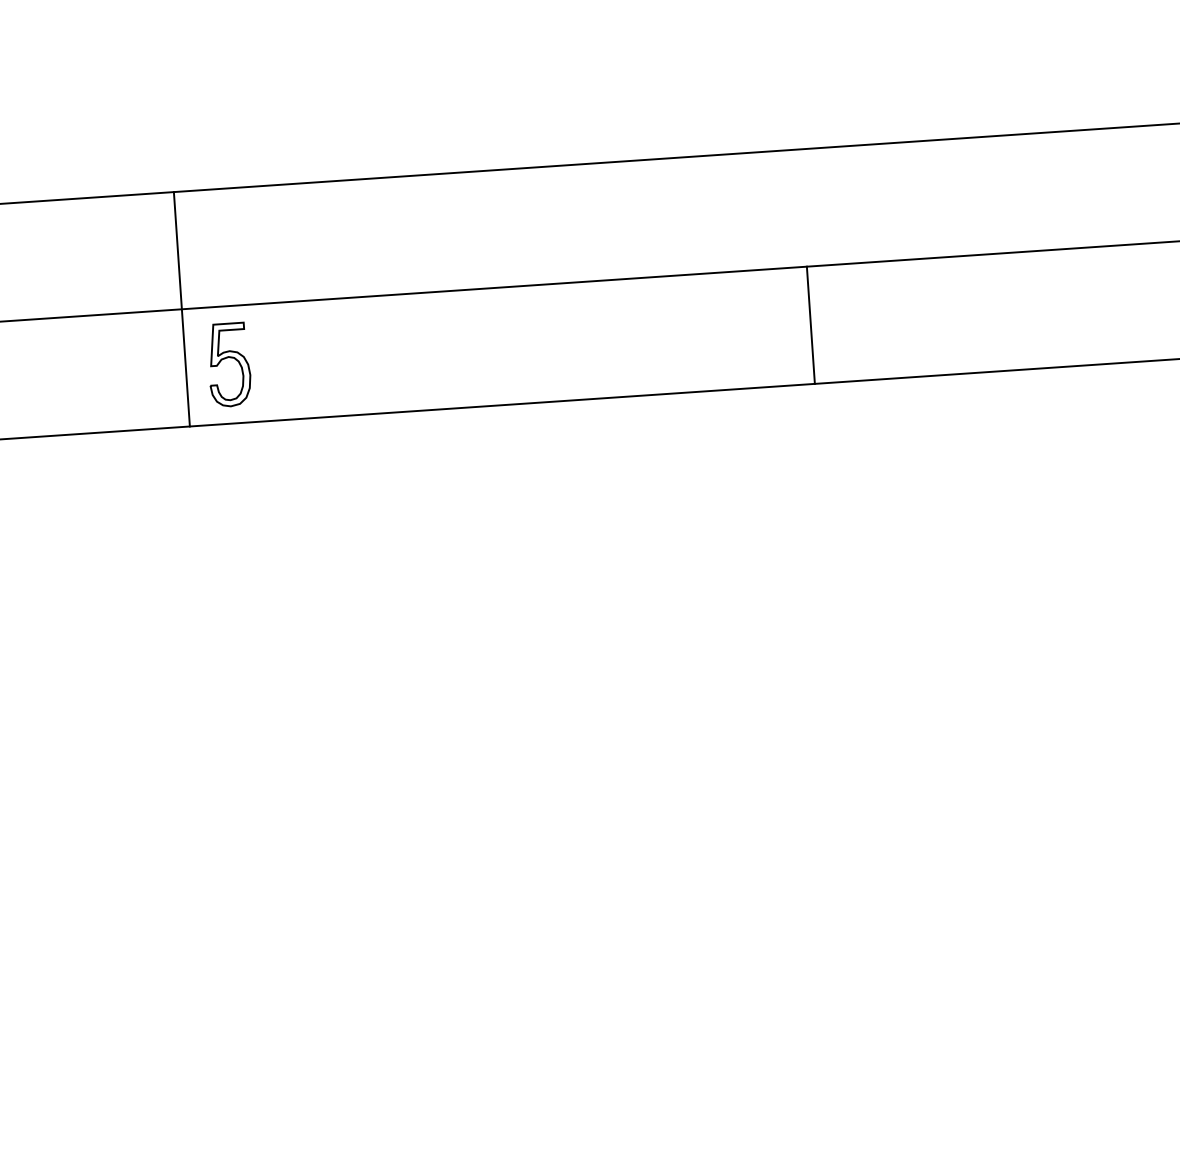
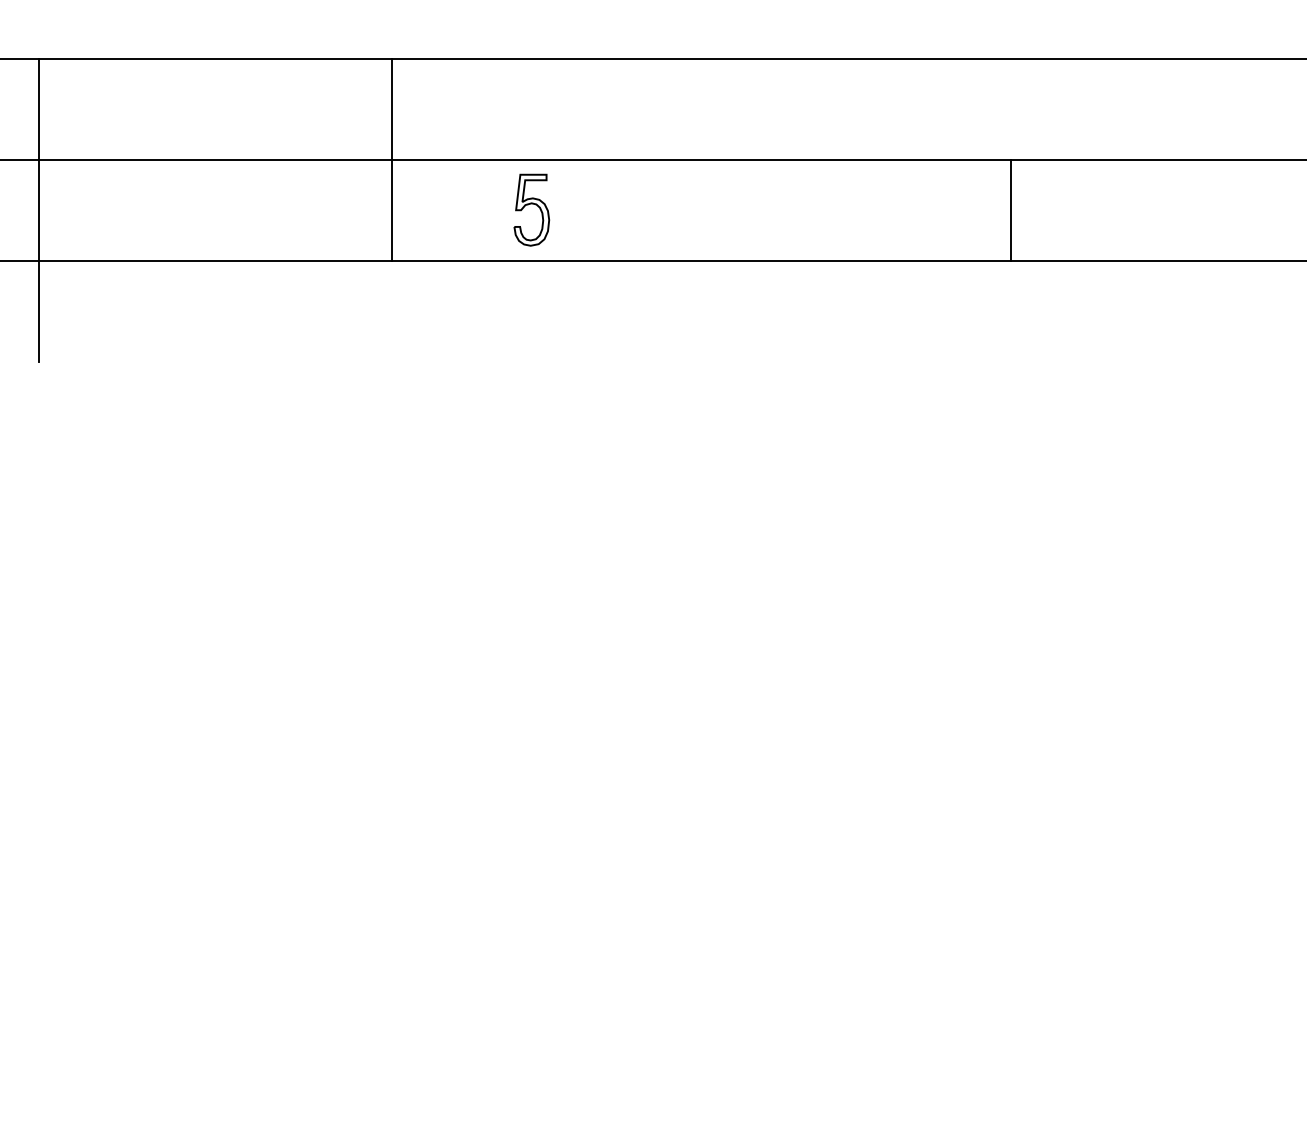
line: (182, 309) -> (392, 159), moved
line: (810, 324) -> (1010, 209), moved
part: (228, 364) -> (531, 209), moved

